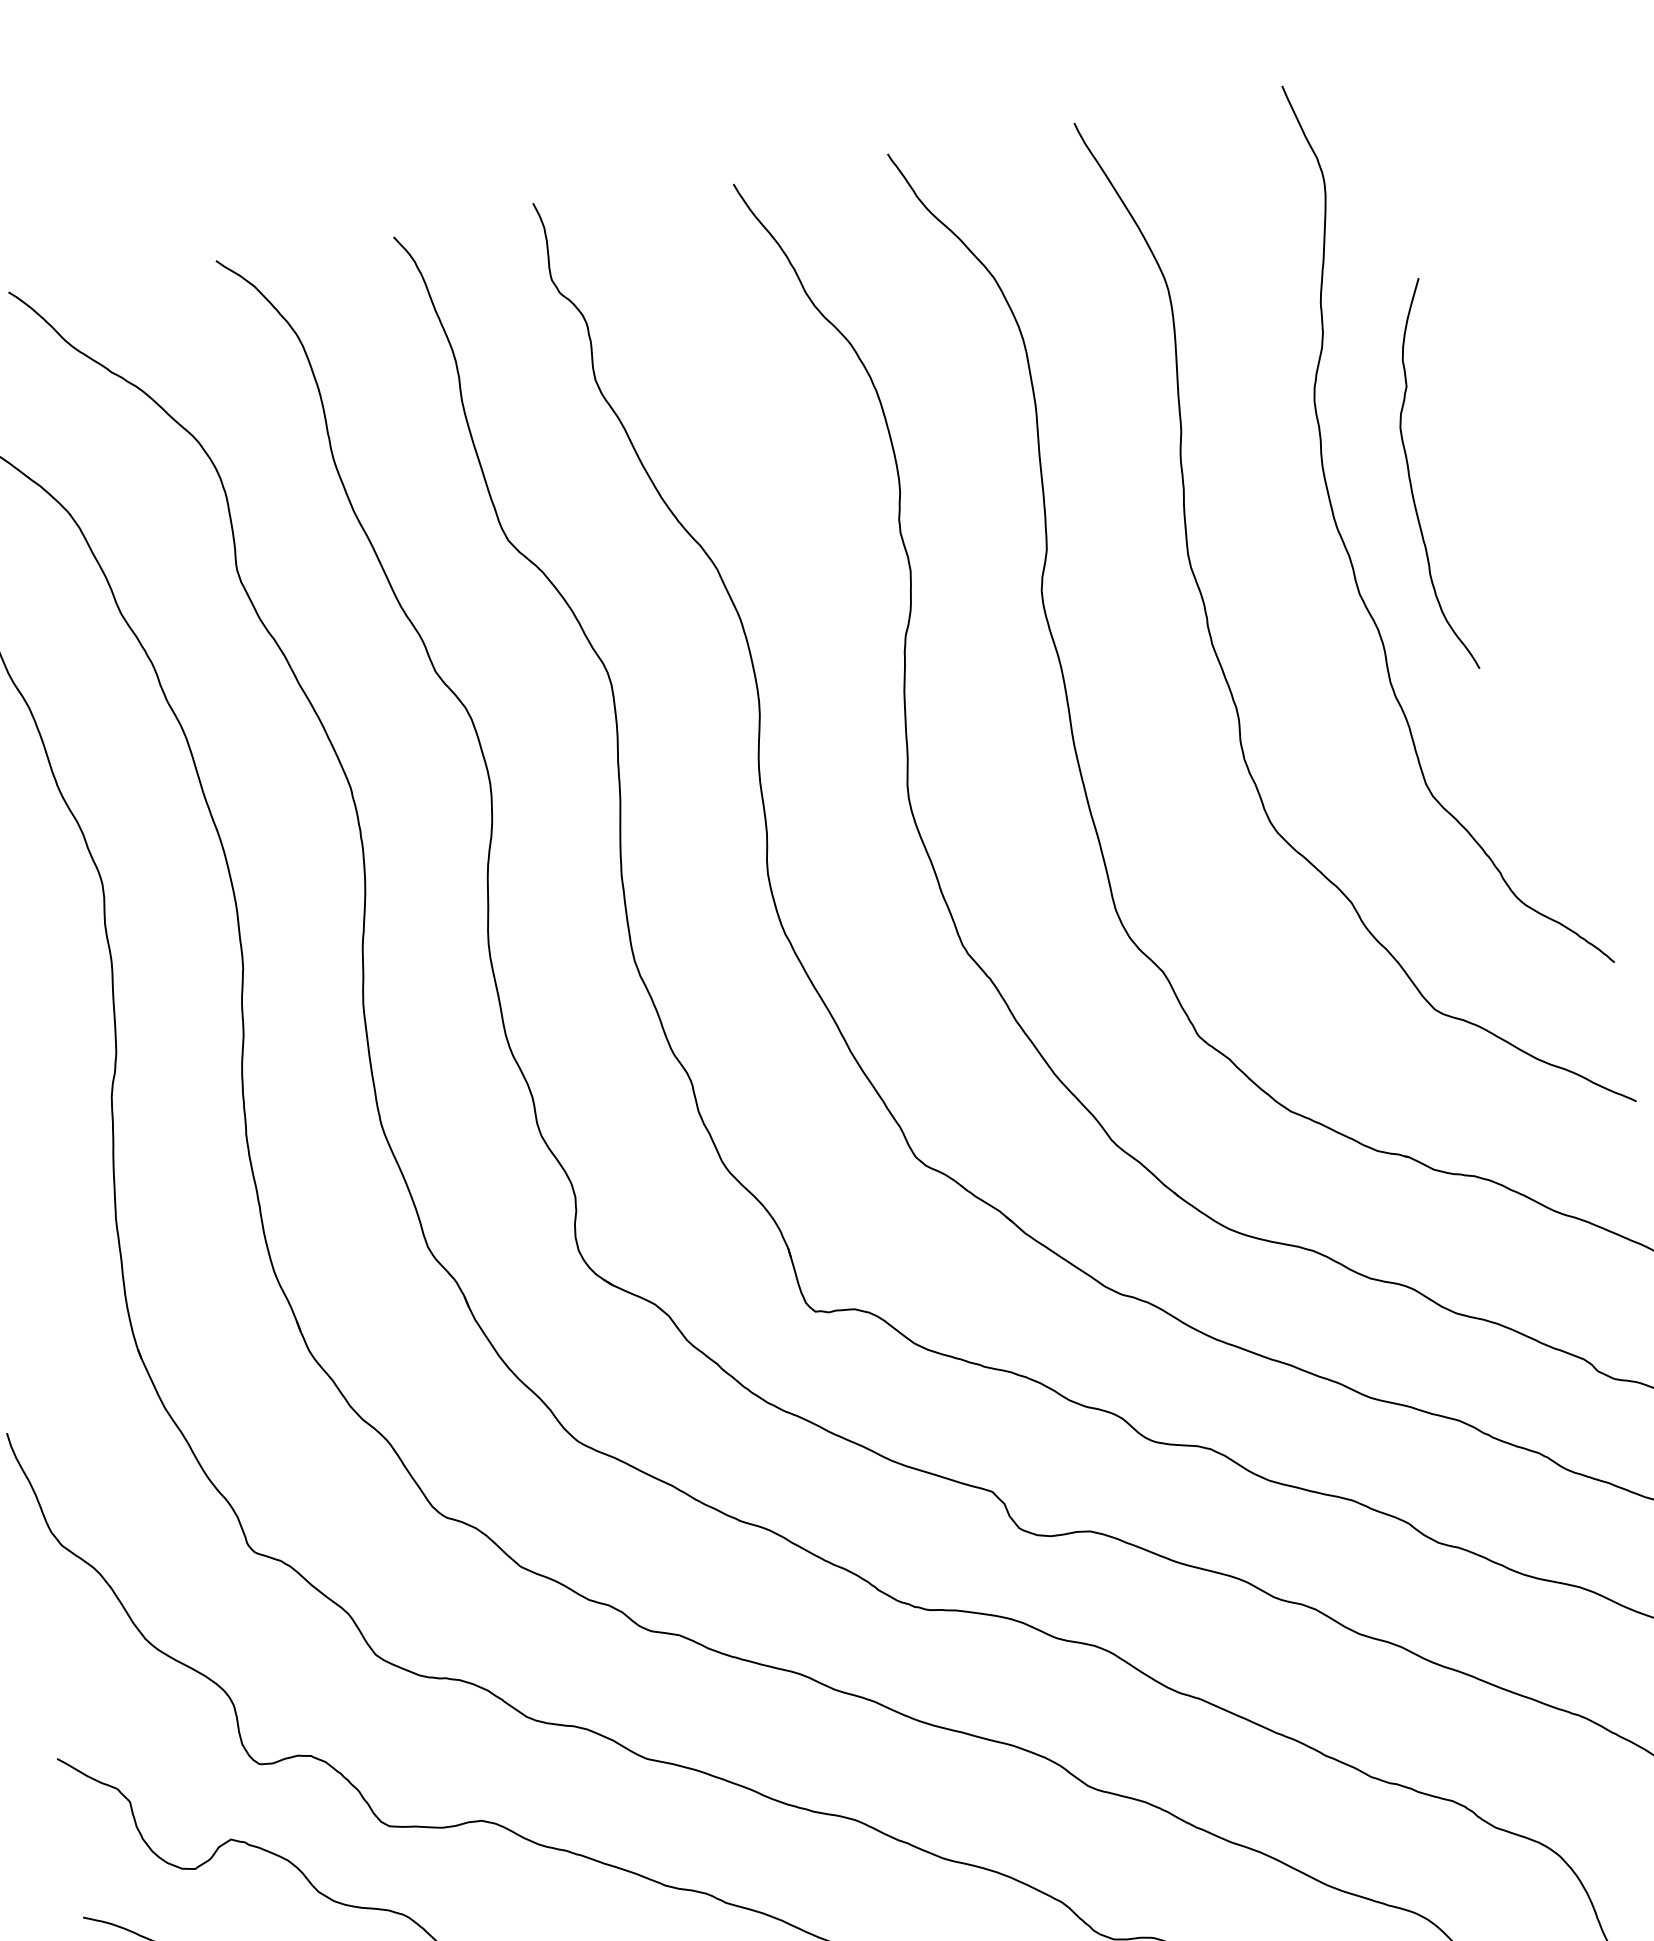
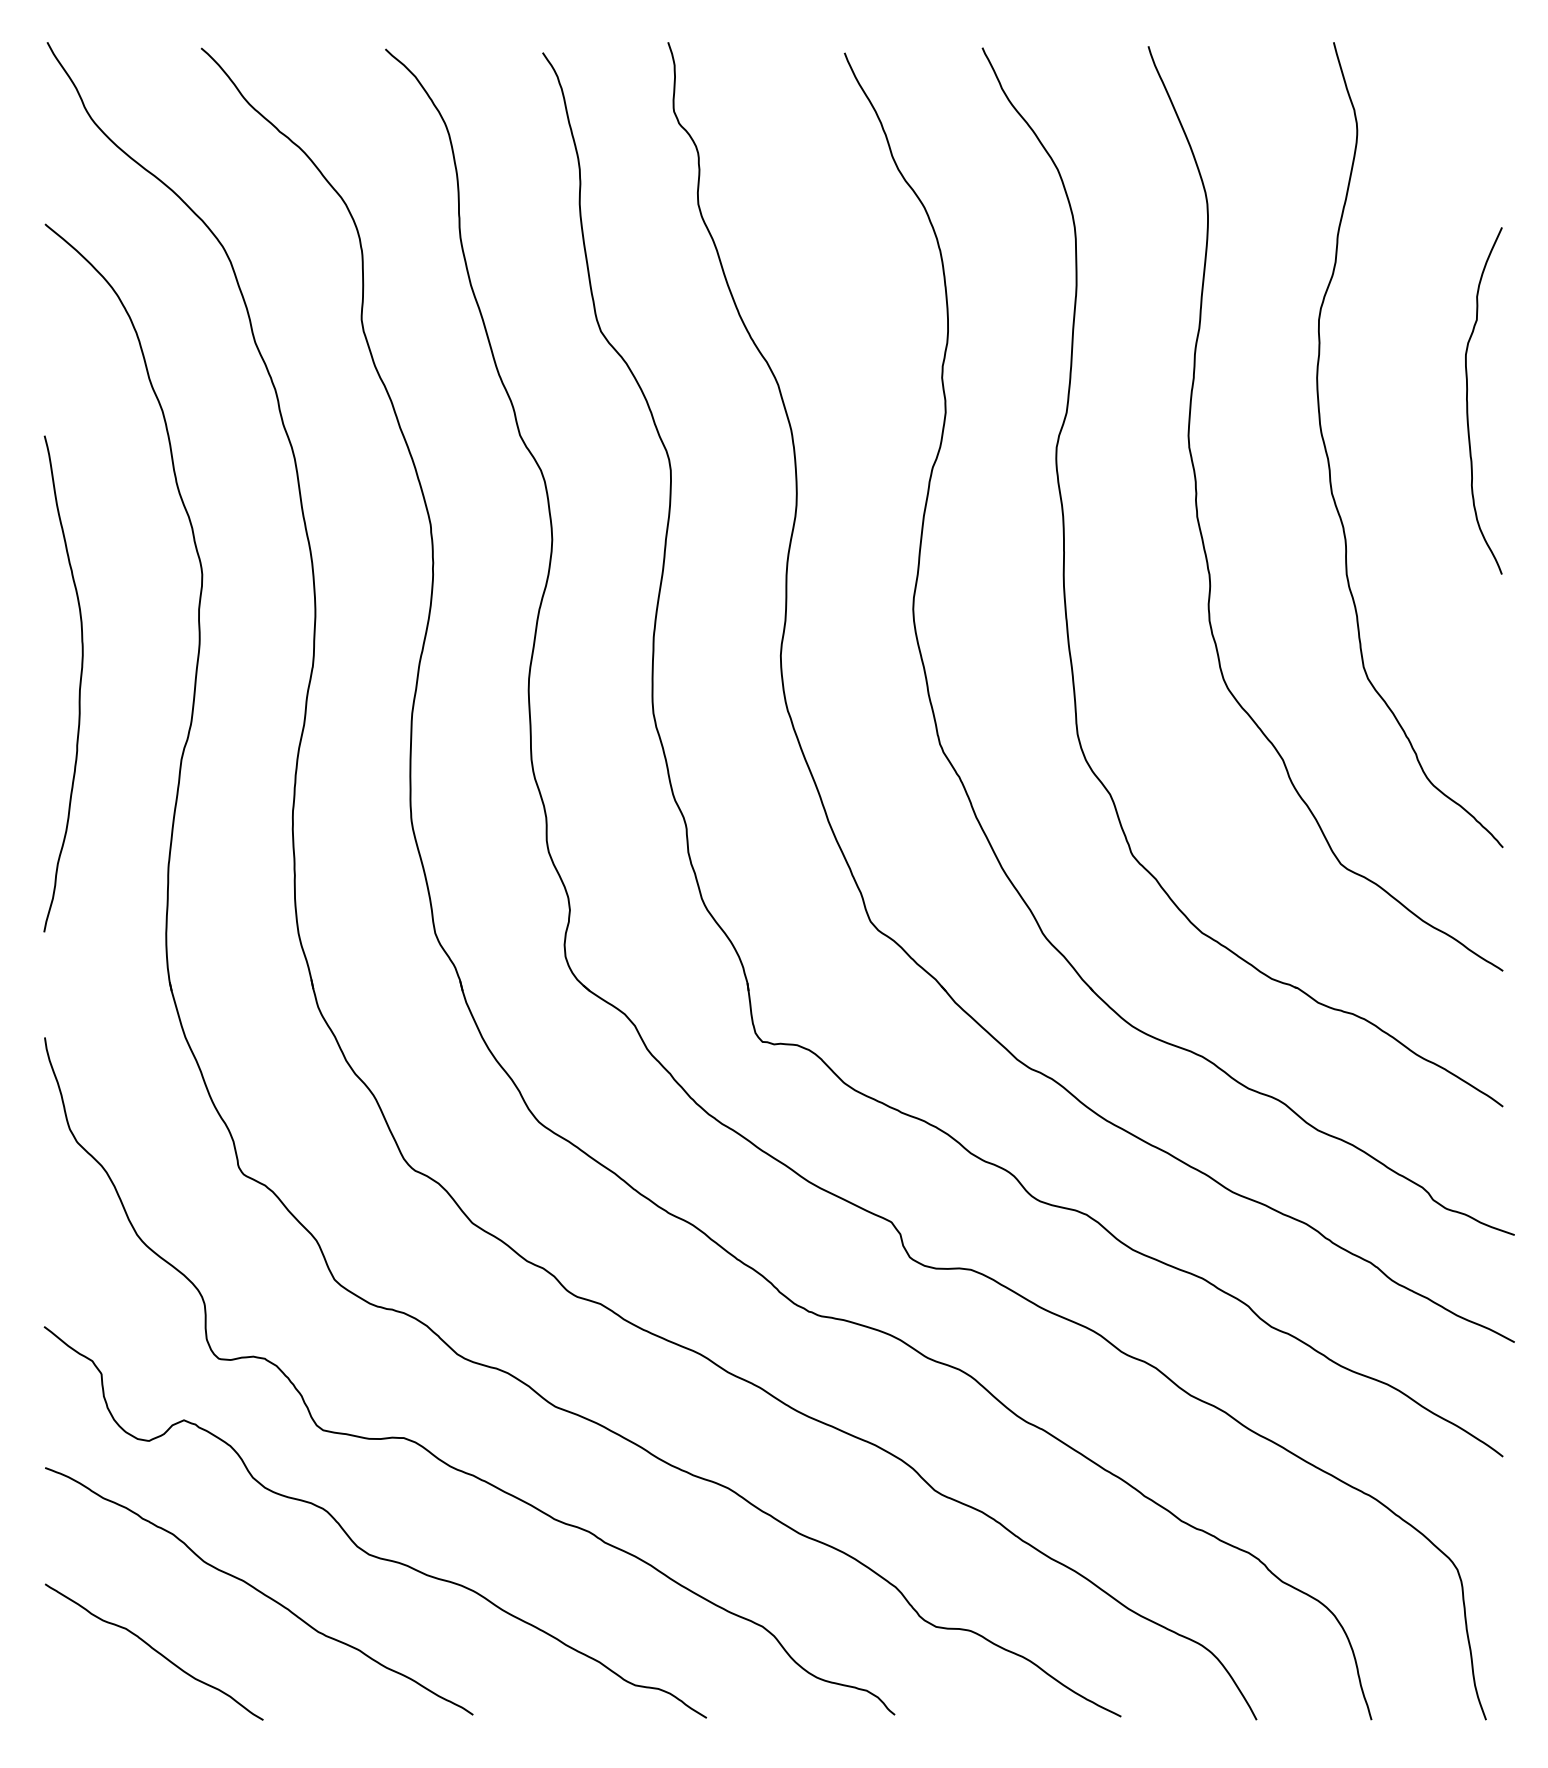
curve: (1411, 482) -> (1468, 403), moved

